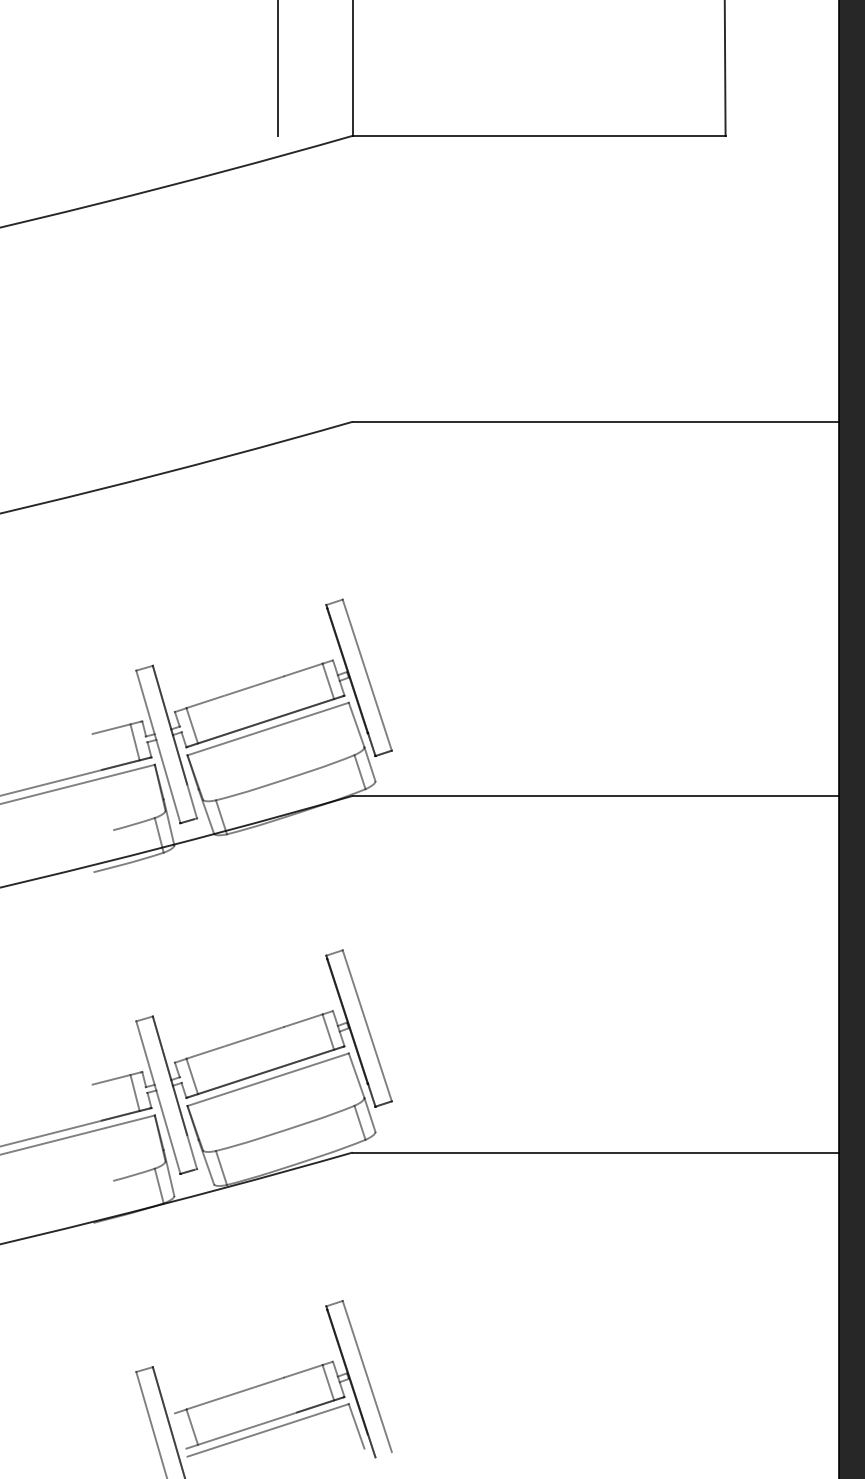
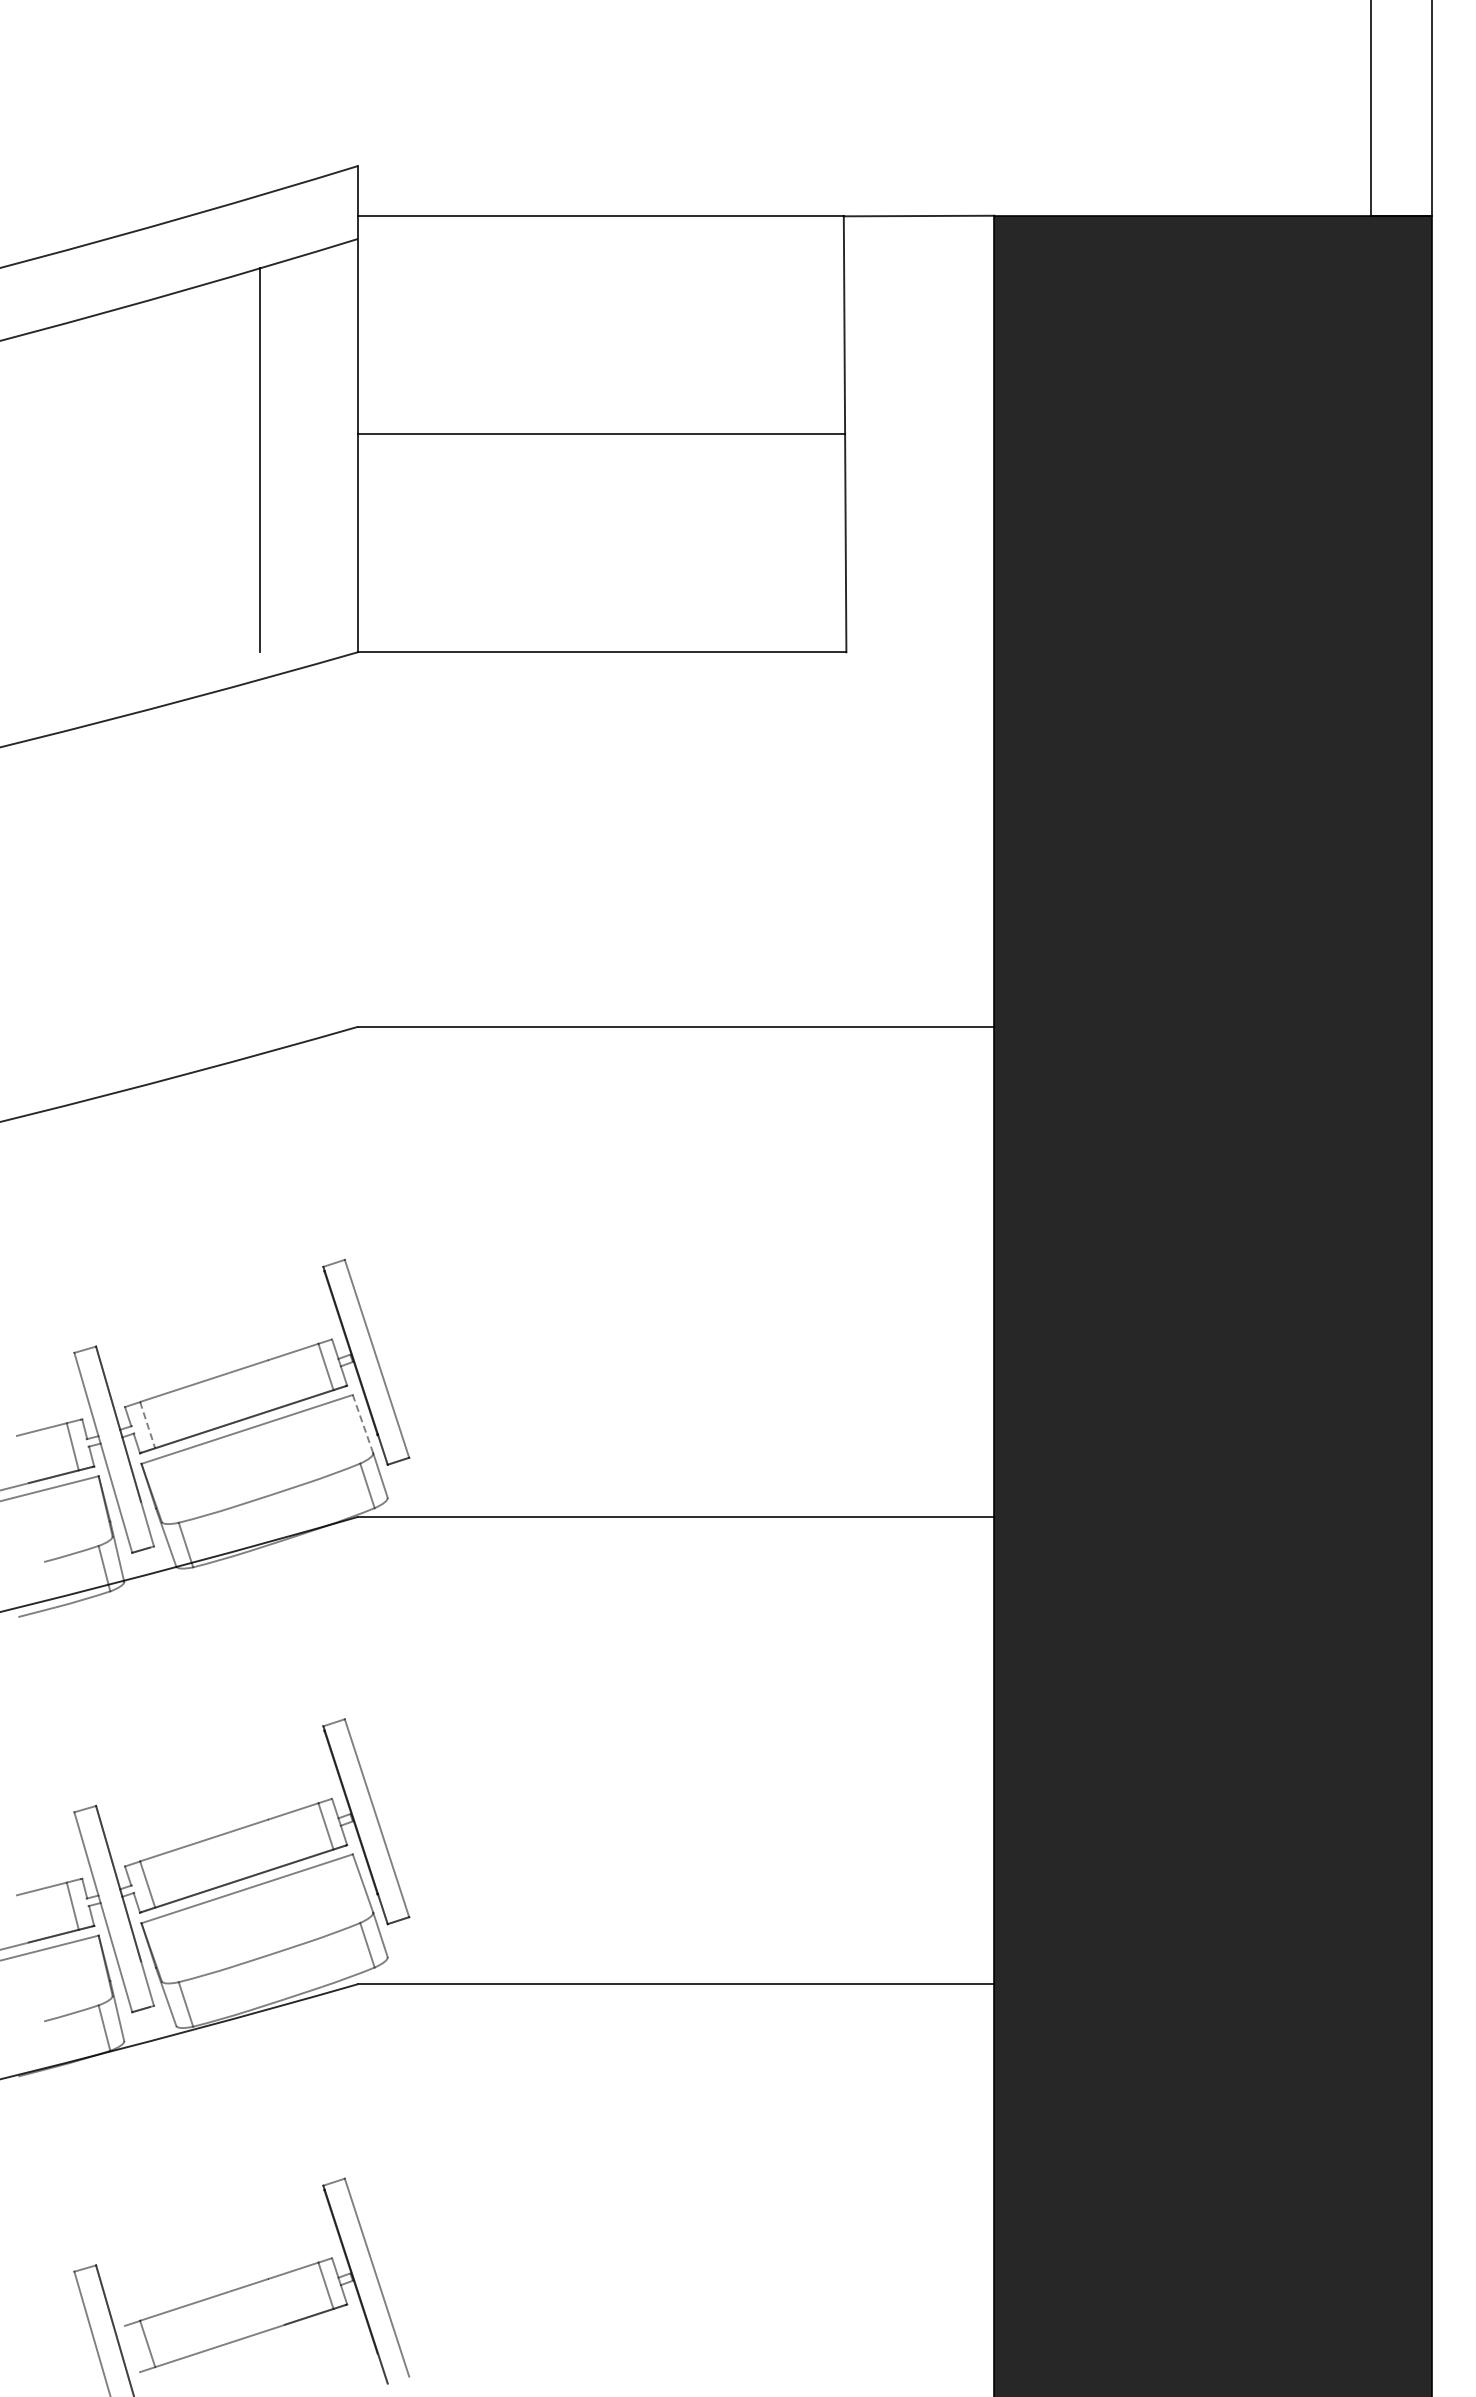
line: (356, 725) -> (363, 1424), solid -> dashed
line: (192, 726) -> (147, 1425), solid -> dashed
part: (276, 1429) -> (257, 2347), removed

